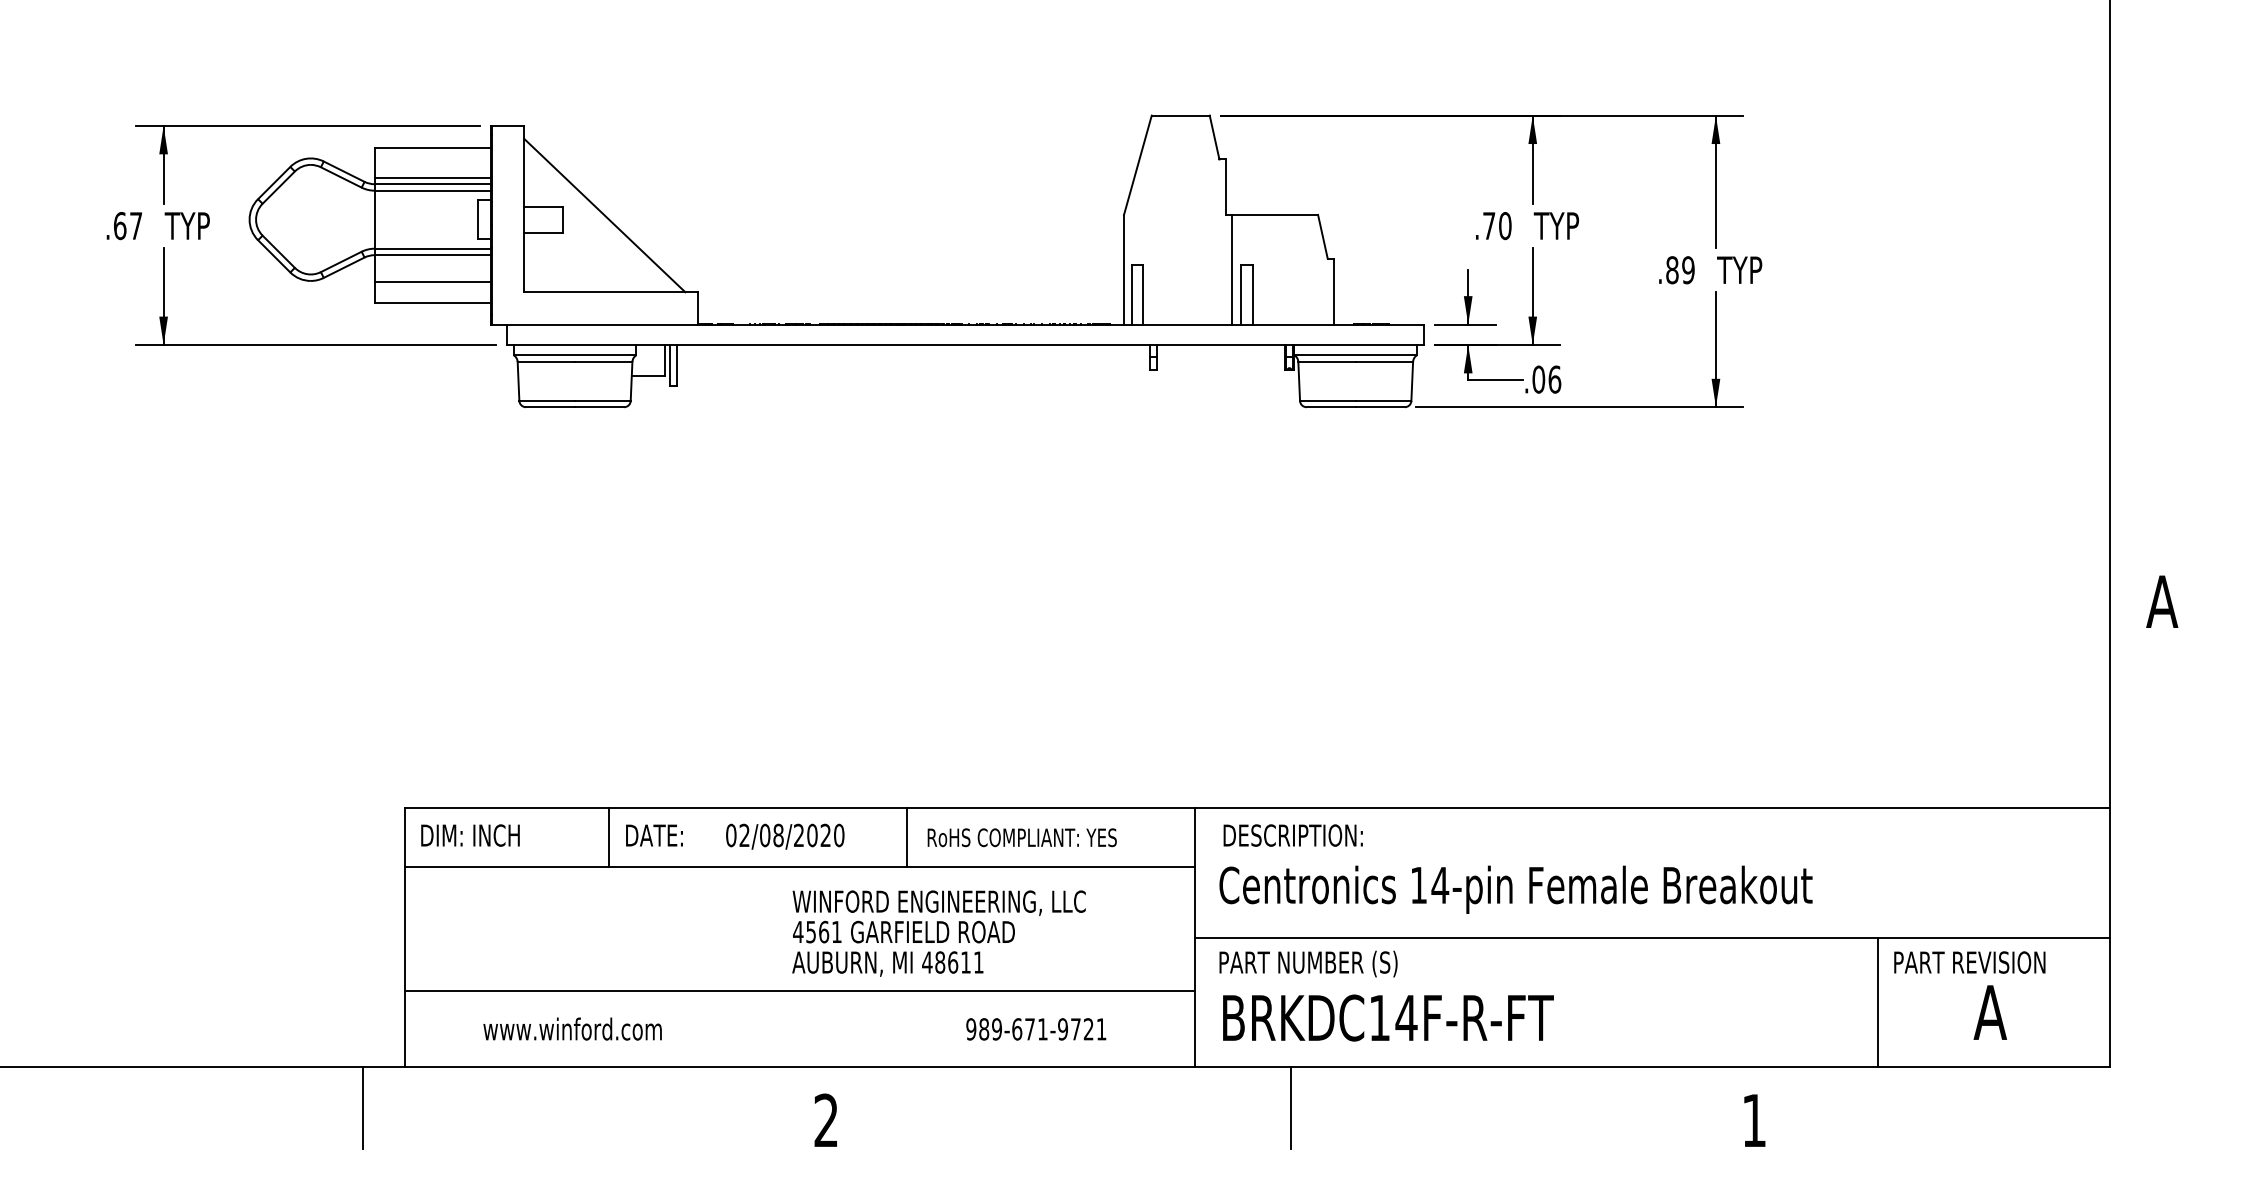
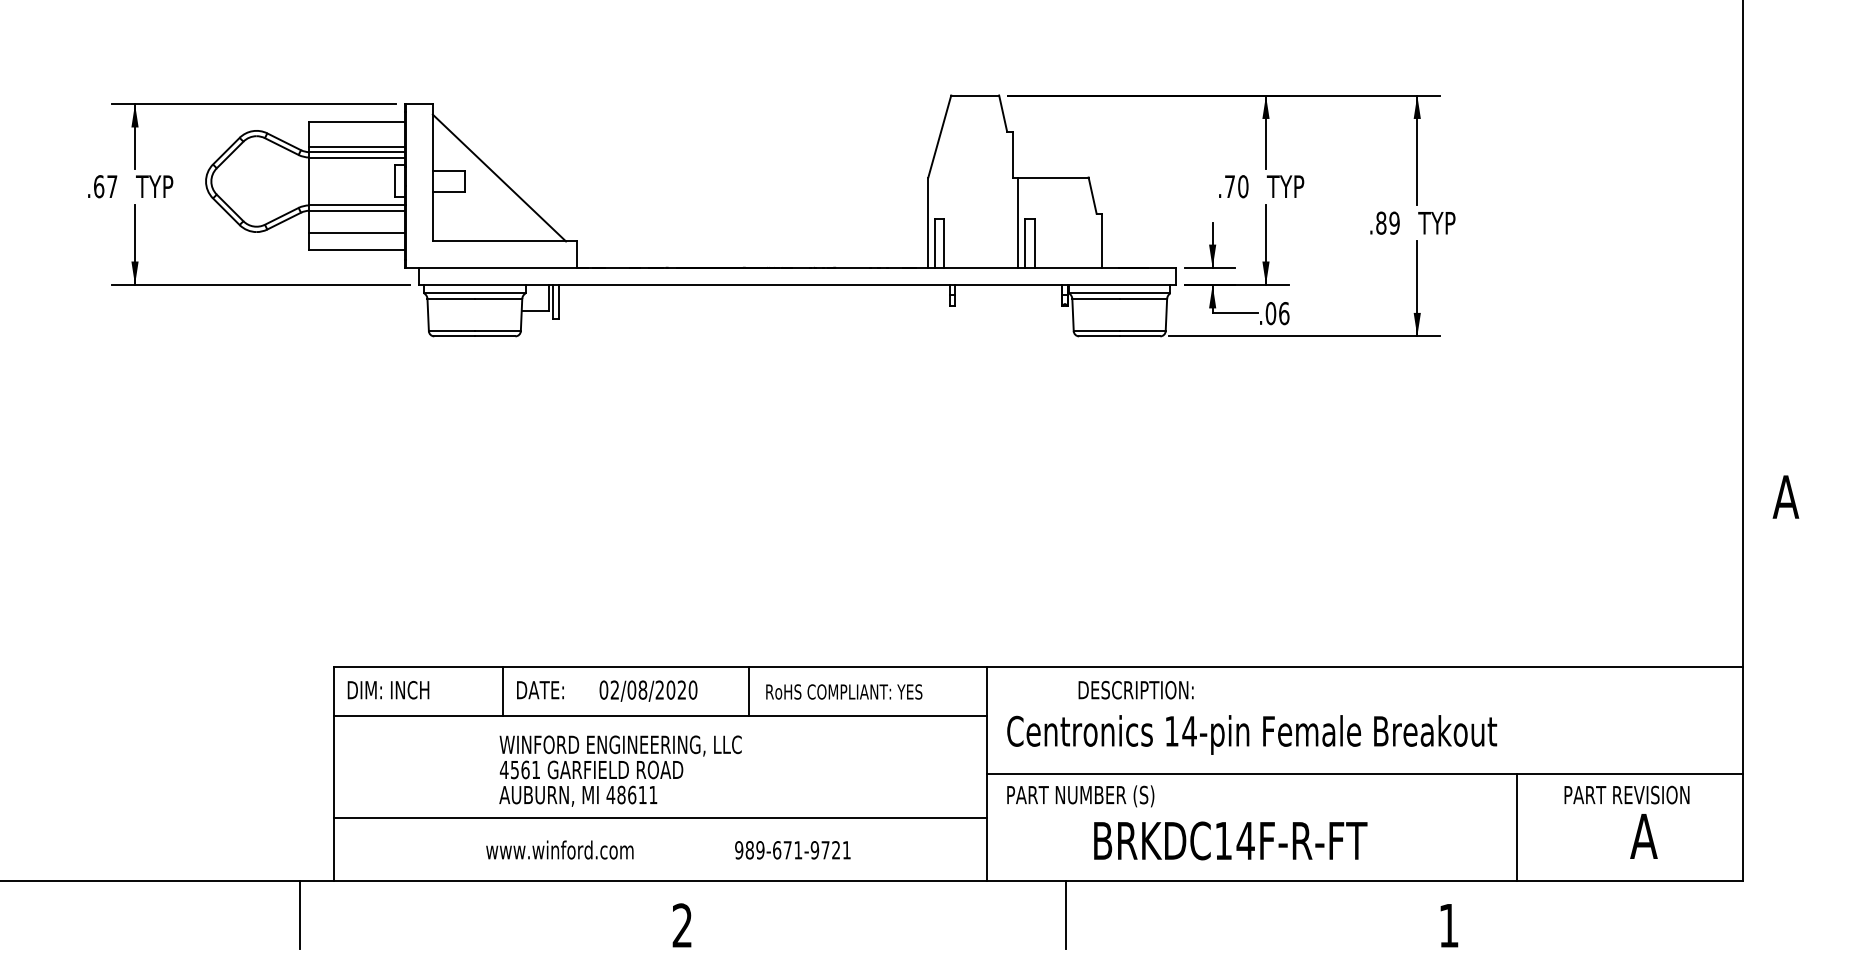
text: (1292, 835) -> (1135, 690), moved
text: (938, 932) -> (620, 770), moved
line: (1877, 1001) -> (1516, 827), moved
text: (1388, 1017) -> (1230, 840), moved
text: (572, 1028) -> (559, 849), moved
text: (1035, 1029) -> (792, 850), moved

